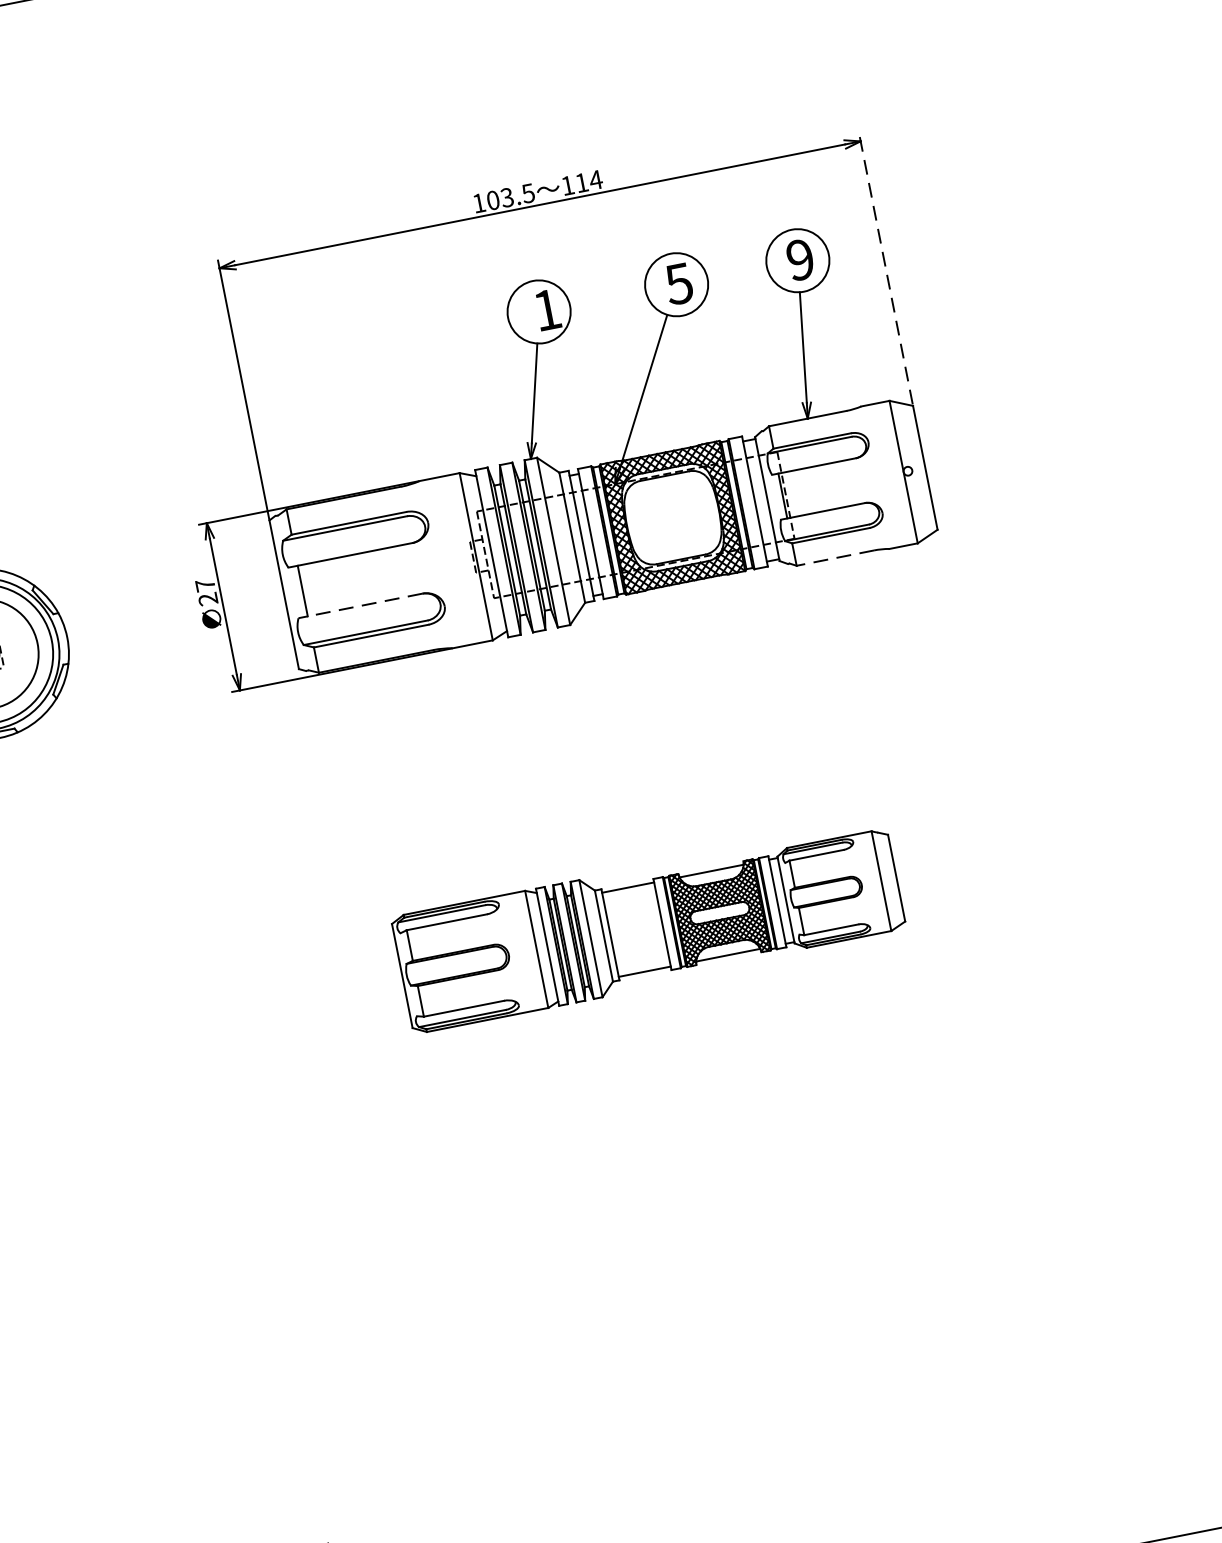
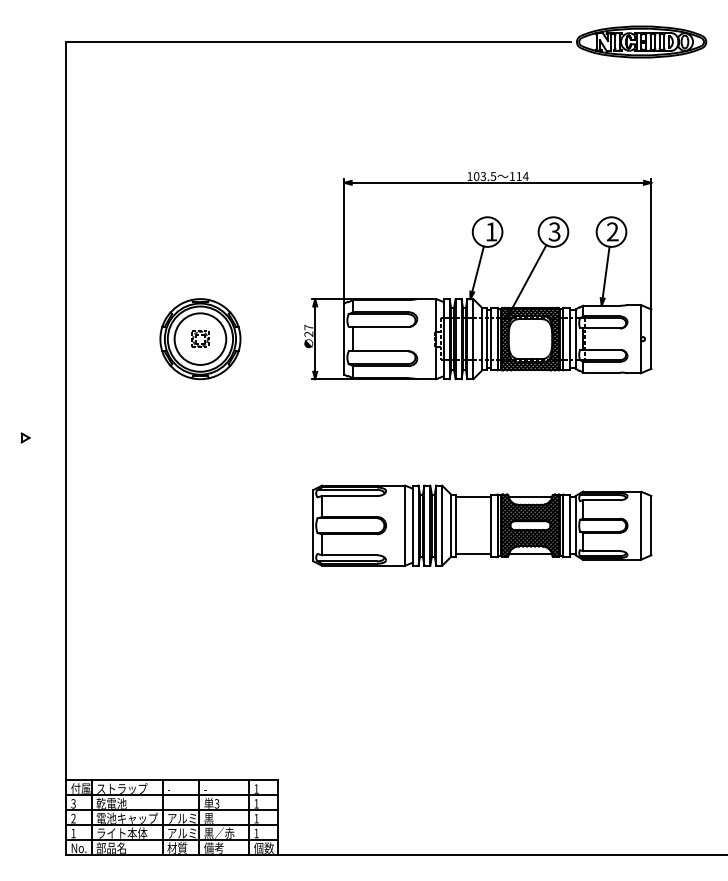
text: (799, 259) -> (612, 231), 9 -> 2
line: (886, 268) -> (651, 243), dashed -> solid
text: (678, 283) -> (554, 231), 5 -> 3
line: (834, 558) -> (601, 372), dashed -> solid
line: (360, 606) -> (378, 351), dashed -> solid
part: (649, 926) -> (482, 525), size x1.43

